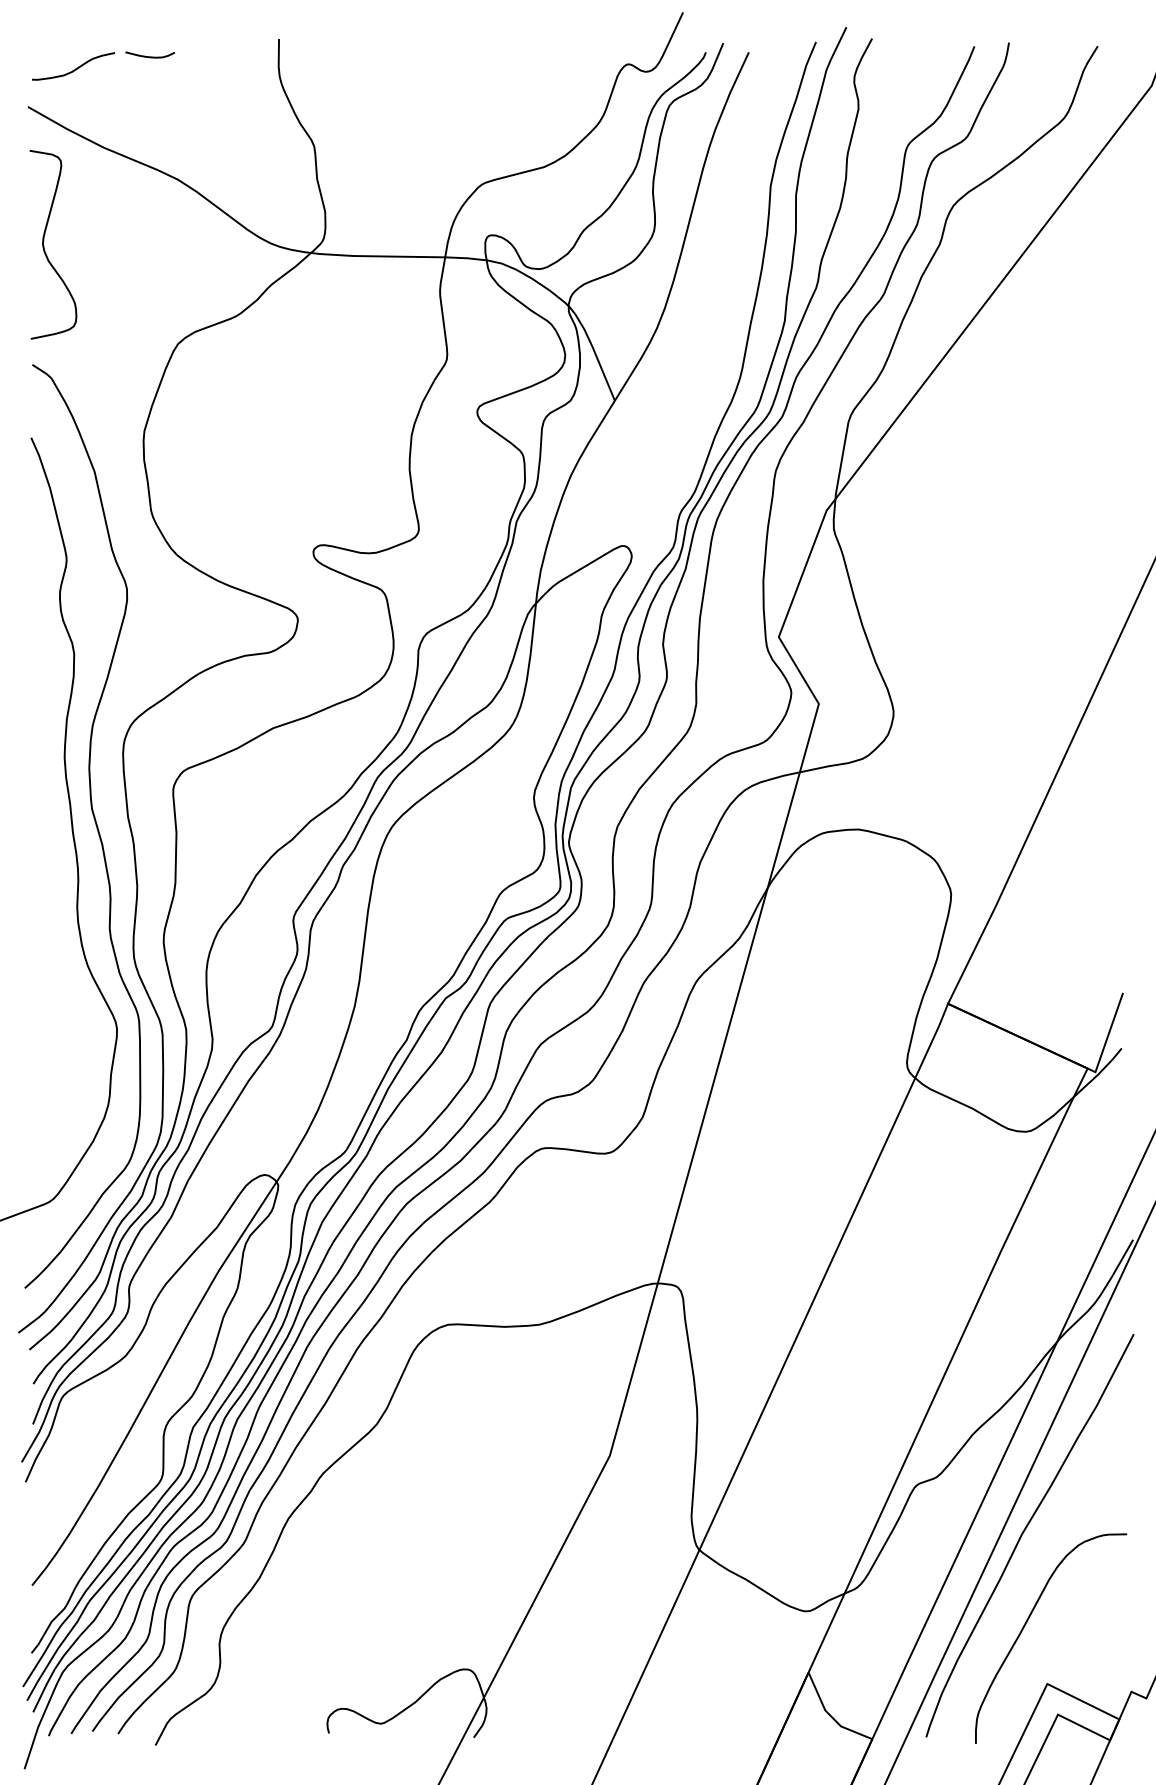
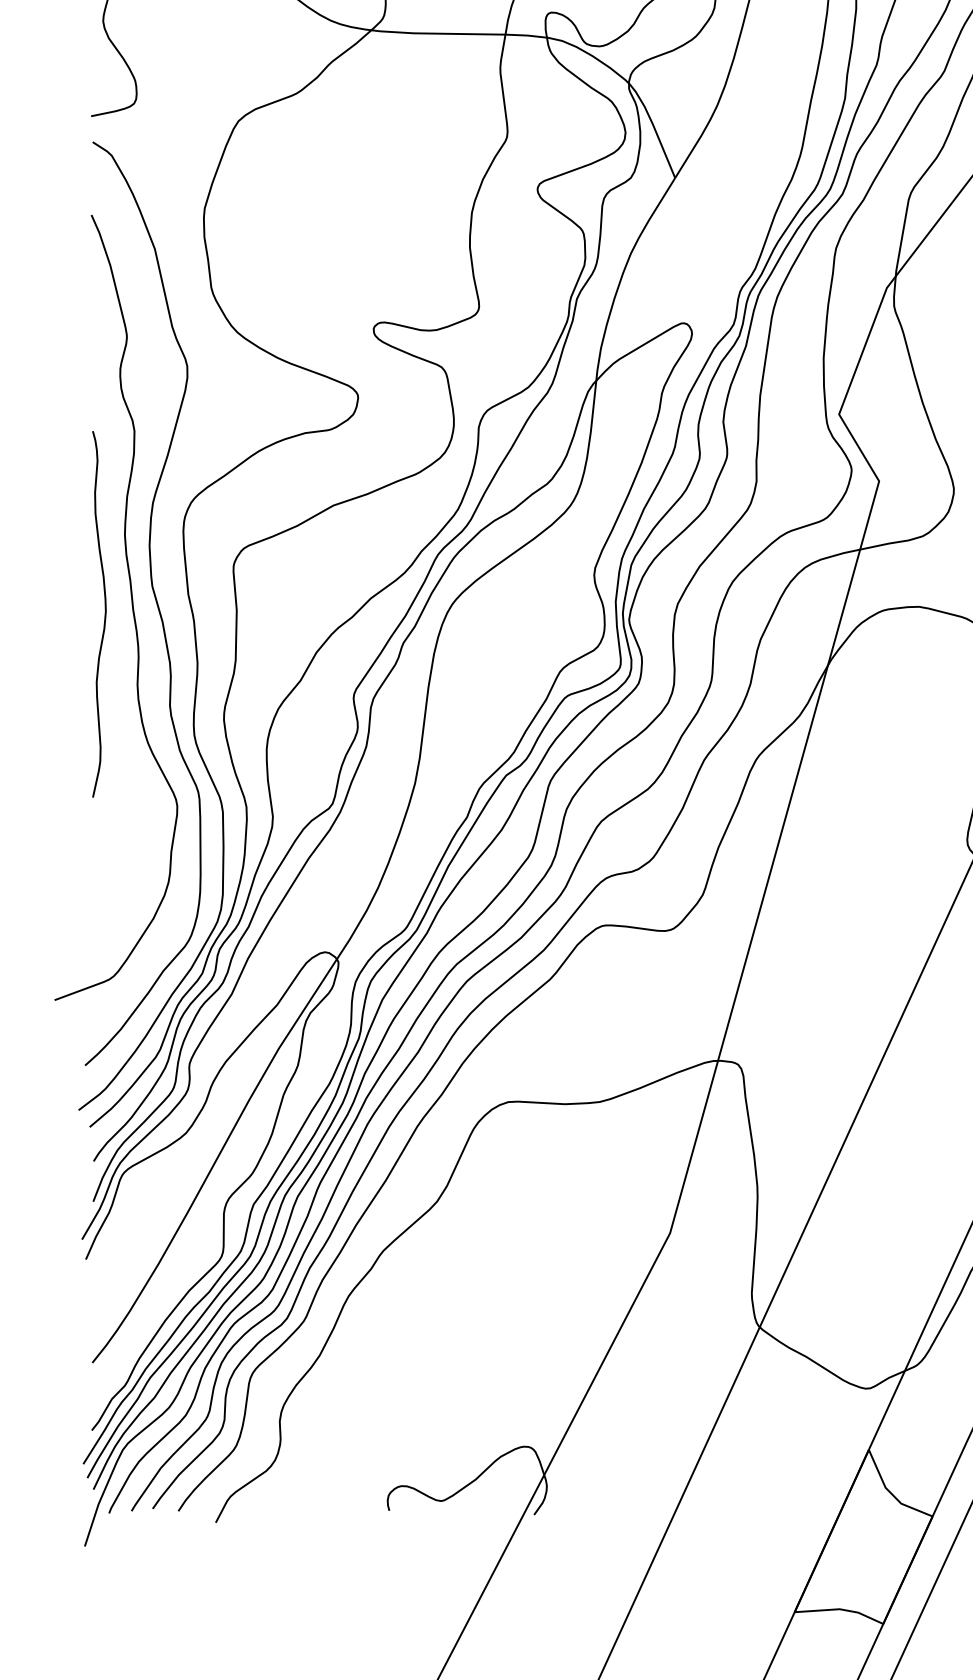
curve: (44, 836) -> (104, 613), added

